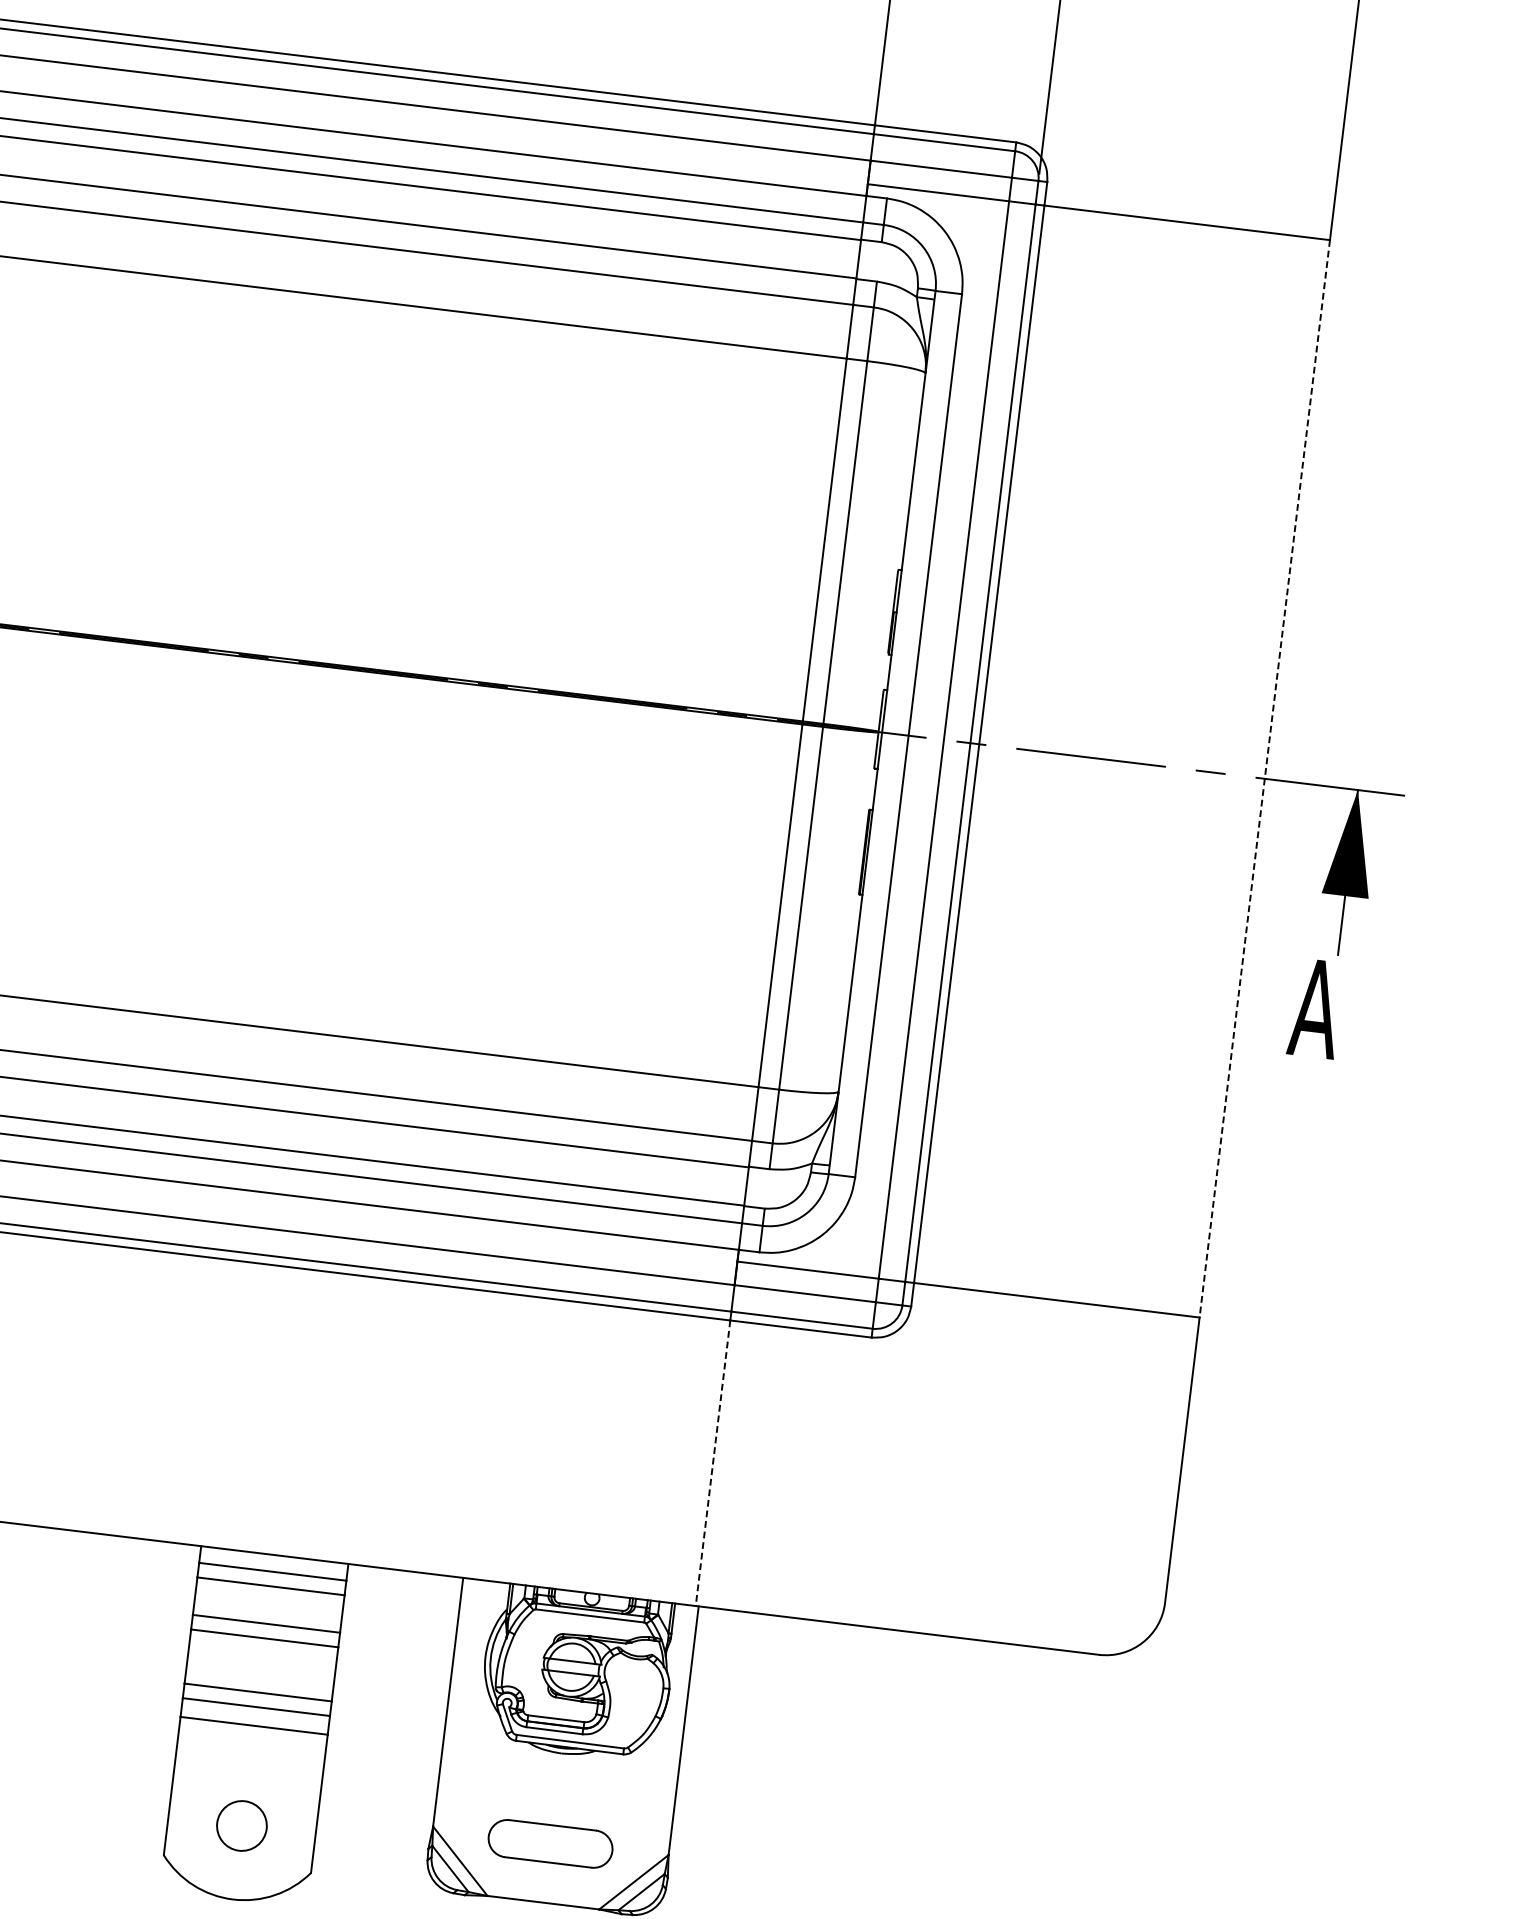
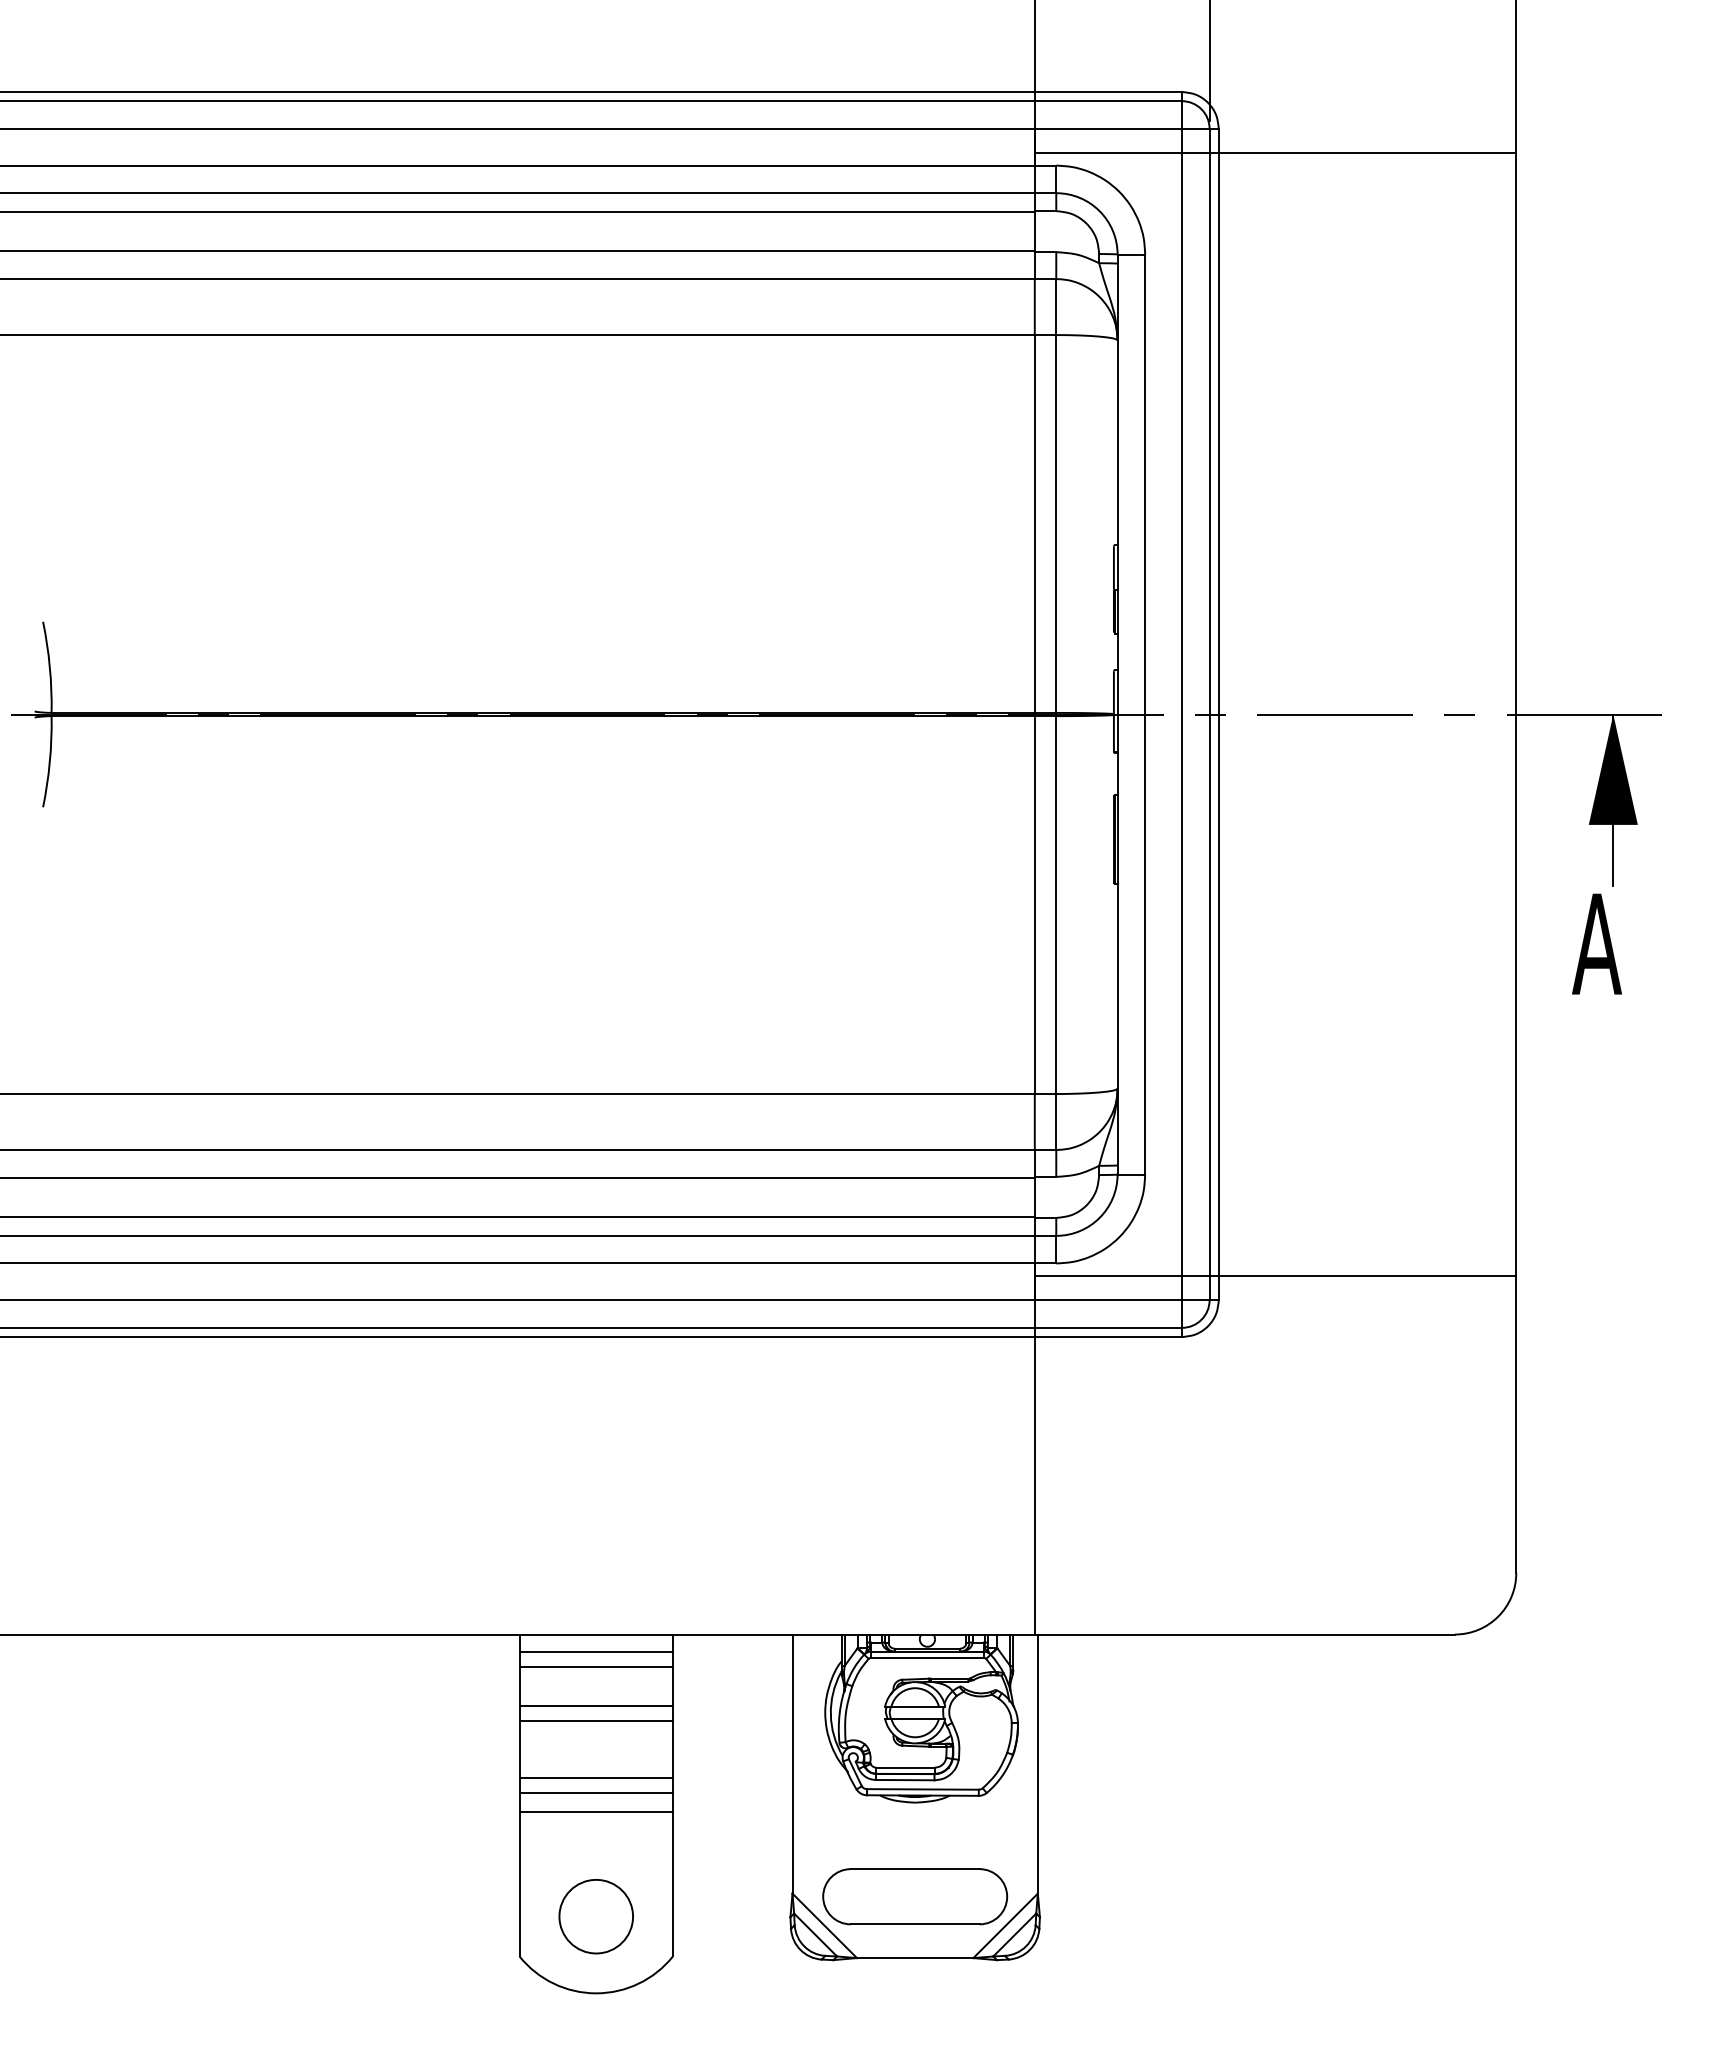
line: (1264, 779) -> (1516, 715), dashed -> solid
line: (712, 1462) -> (1034, 1485), dashed -> solid
circle: (241, 1825) -> (595, 1916), size x1.43
part: (550, 1843) -> (915, 1896), size x1.43

